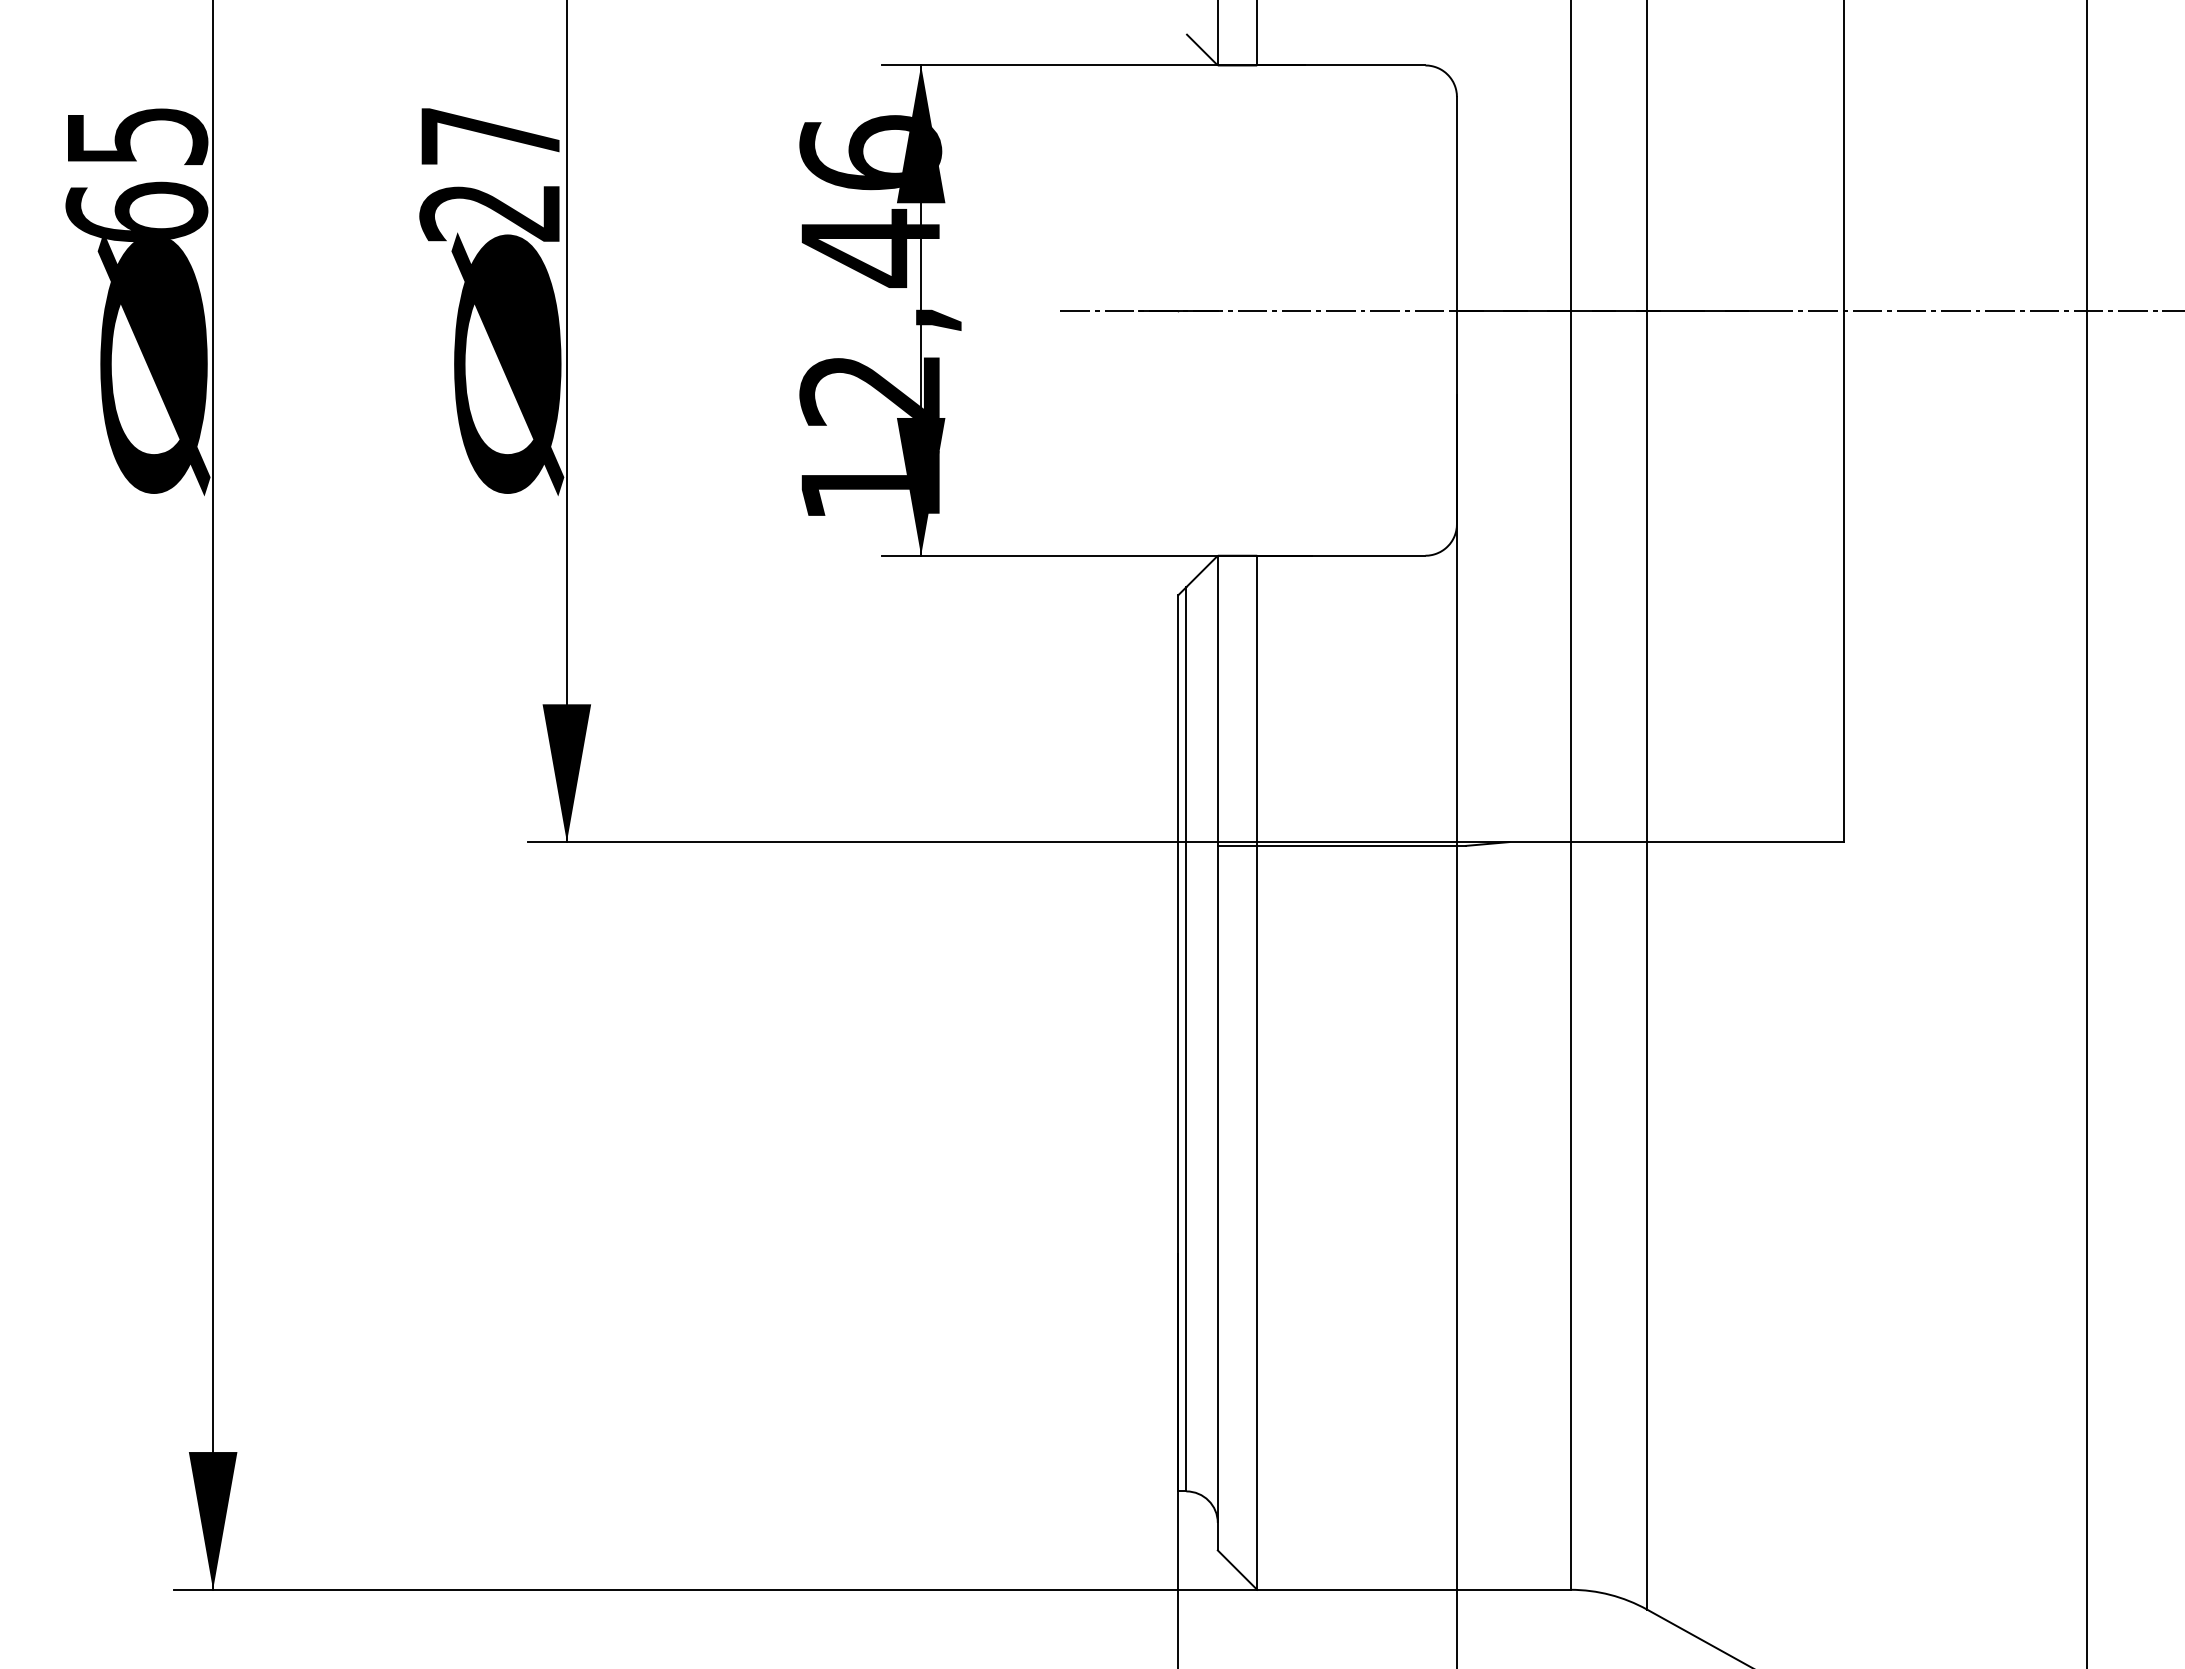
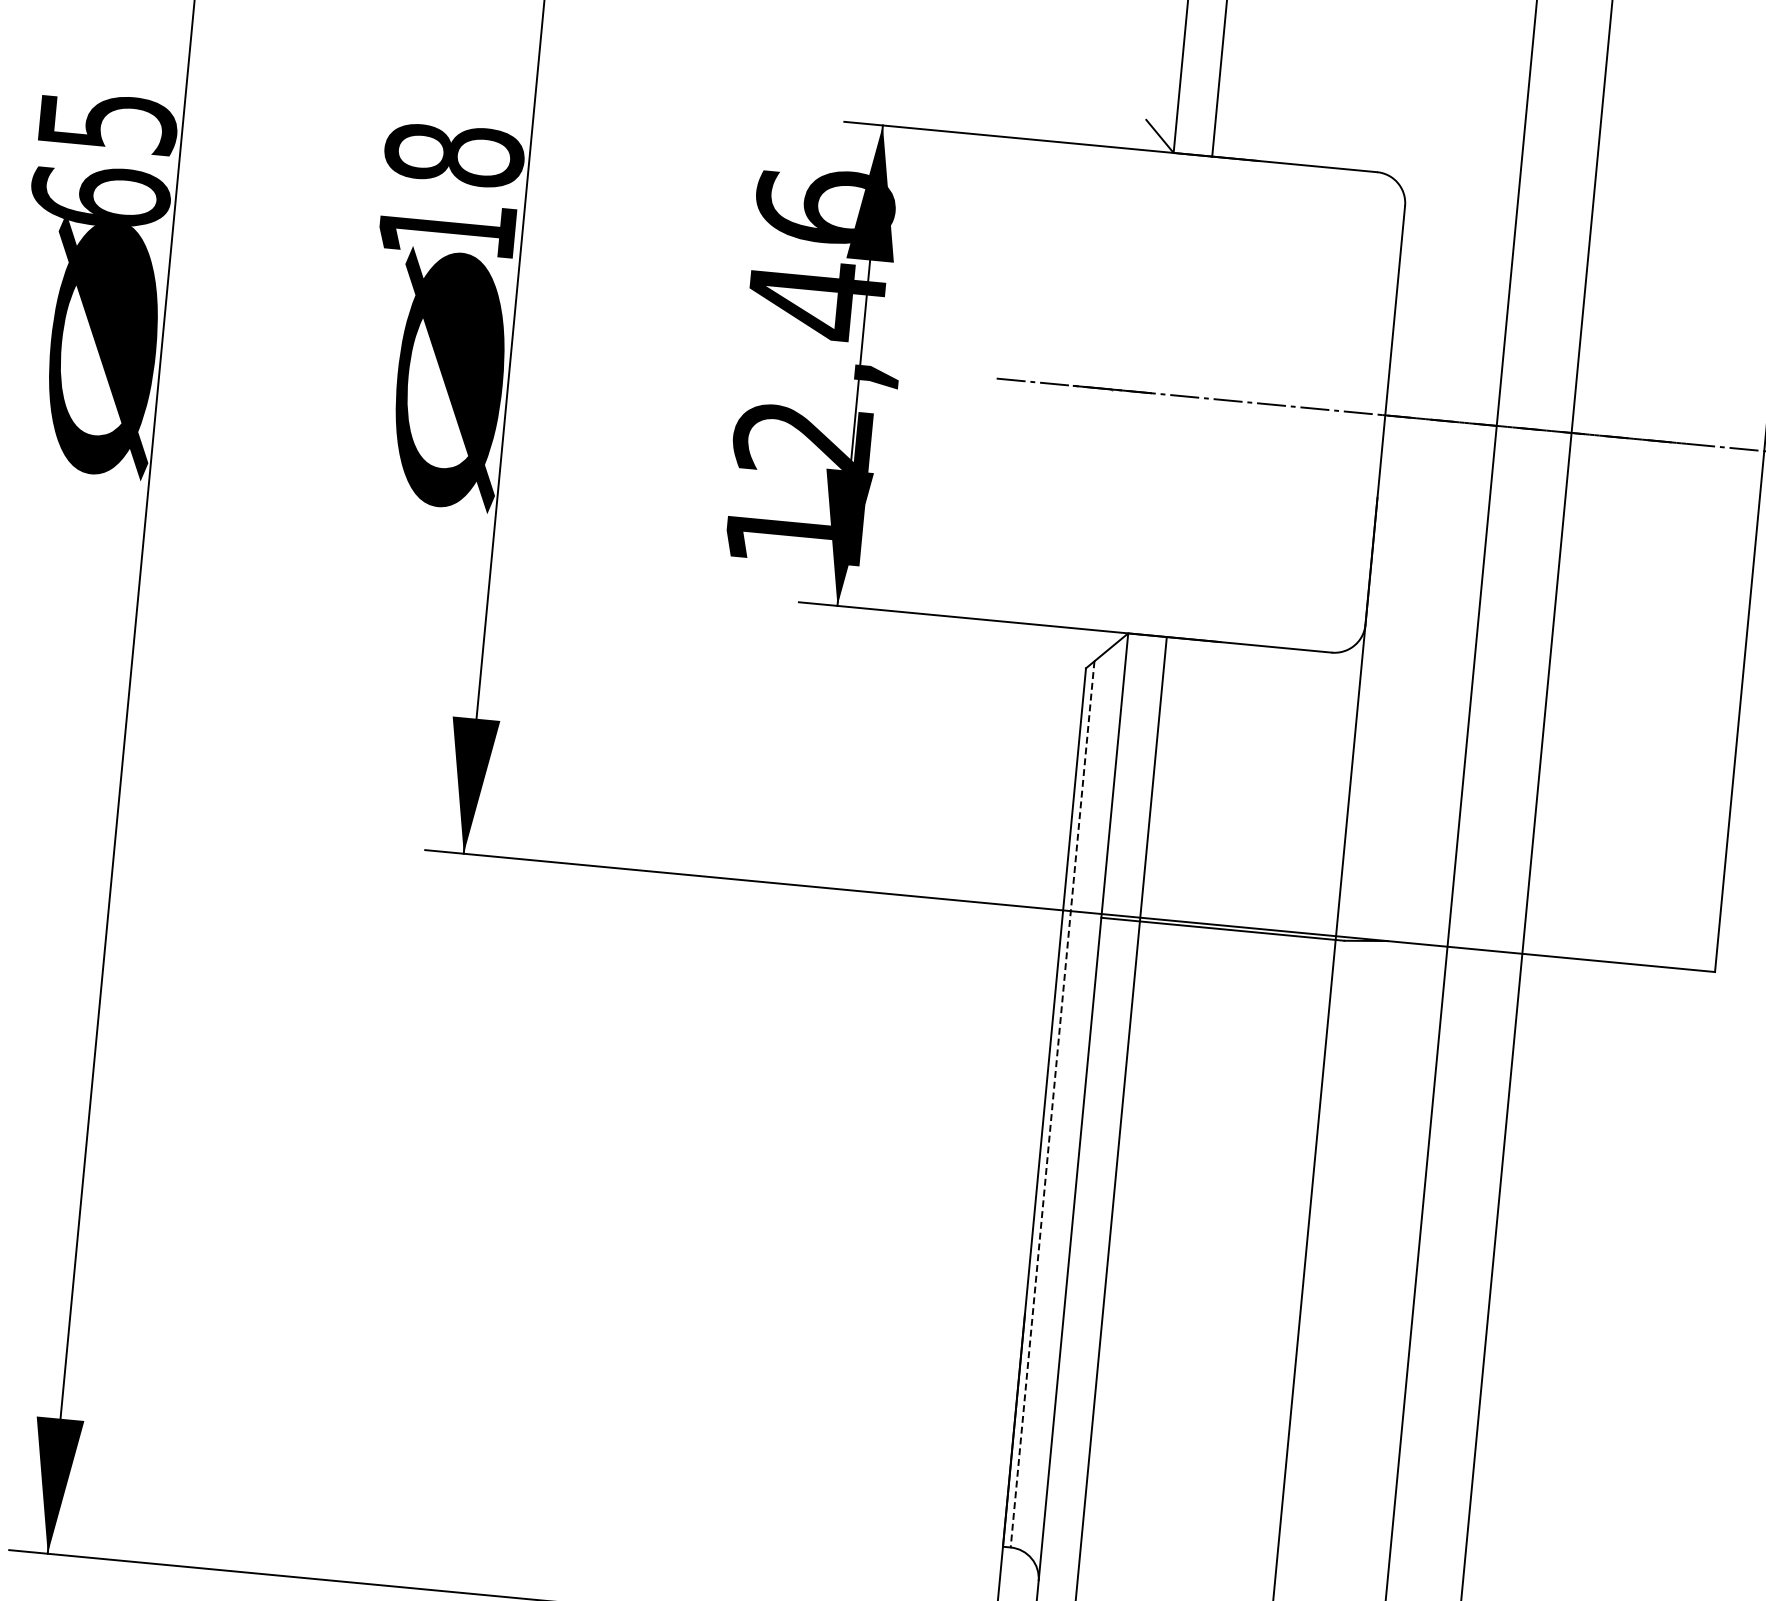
text: (490, 173) -> (450, 191), 27 -> 18
line: (1186, 1039) -> (1052, 1104), solid -> dashed

